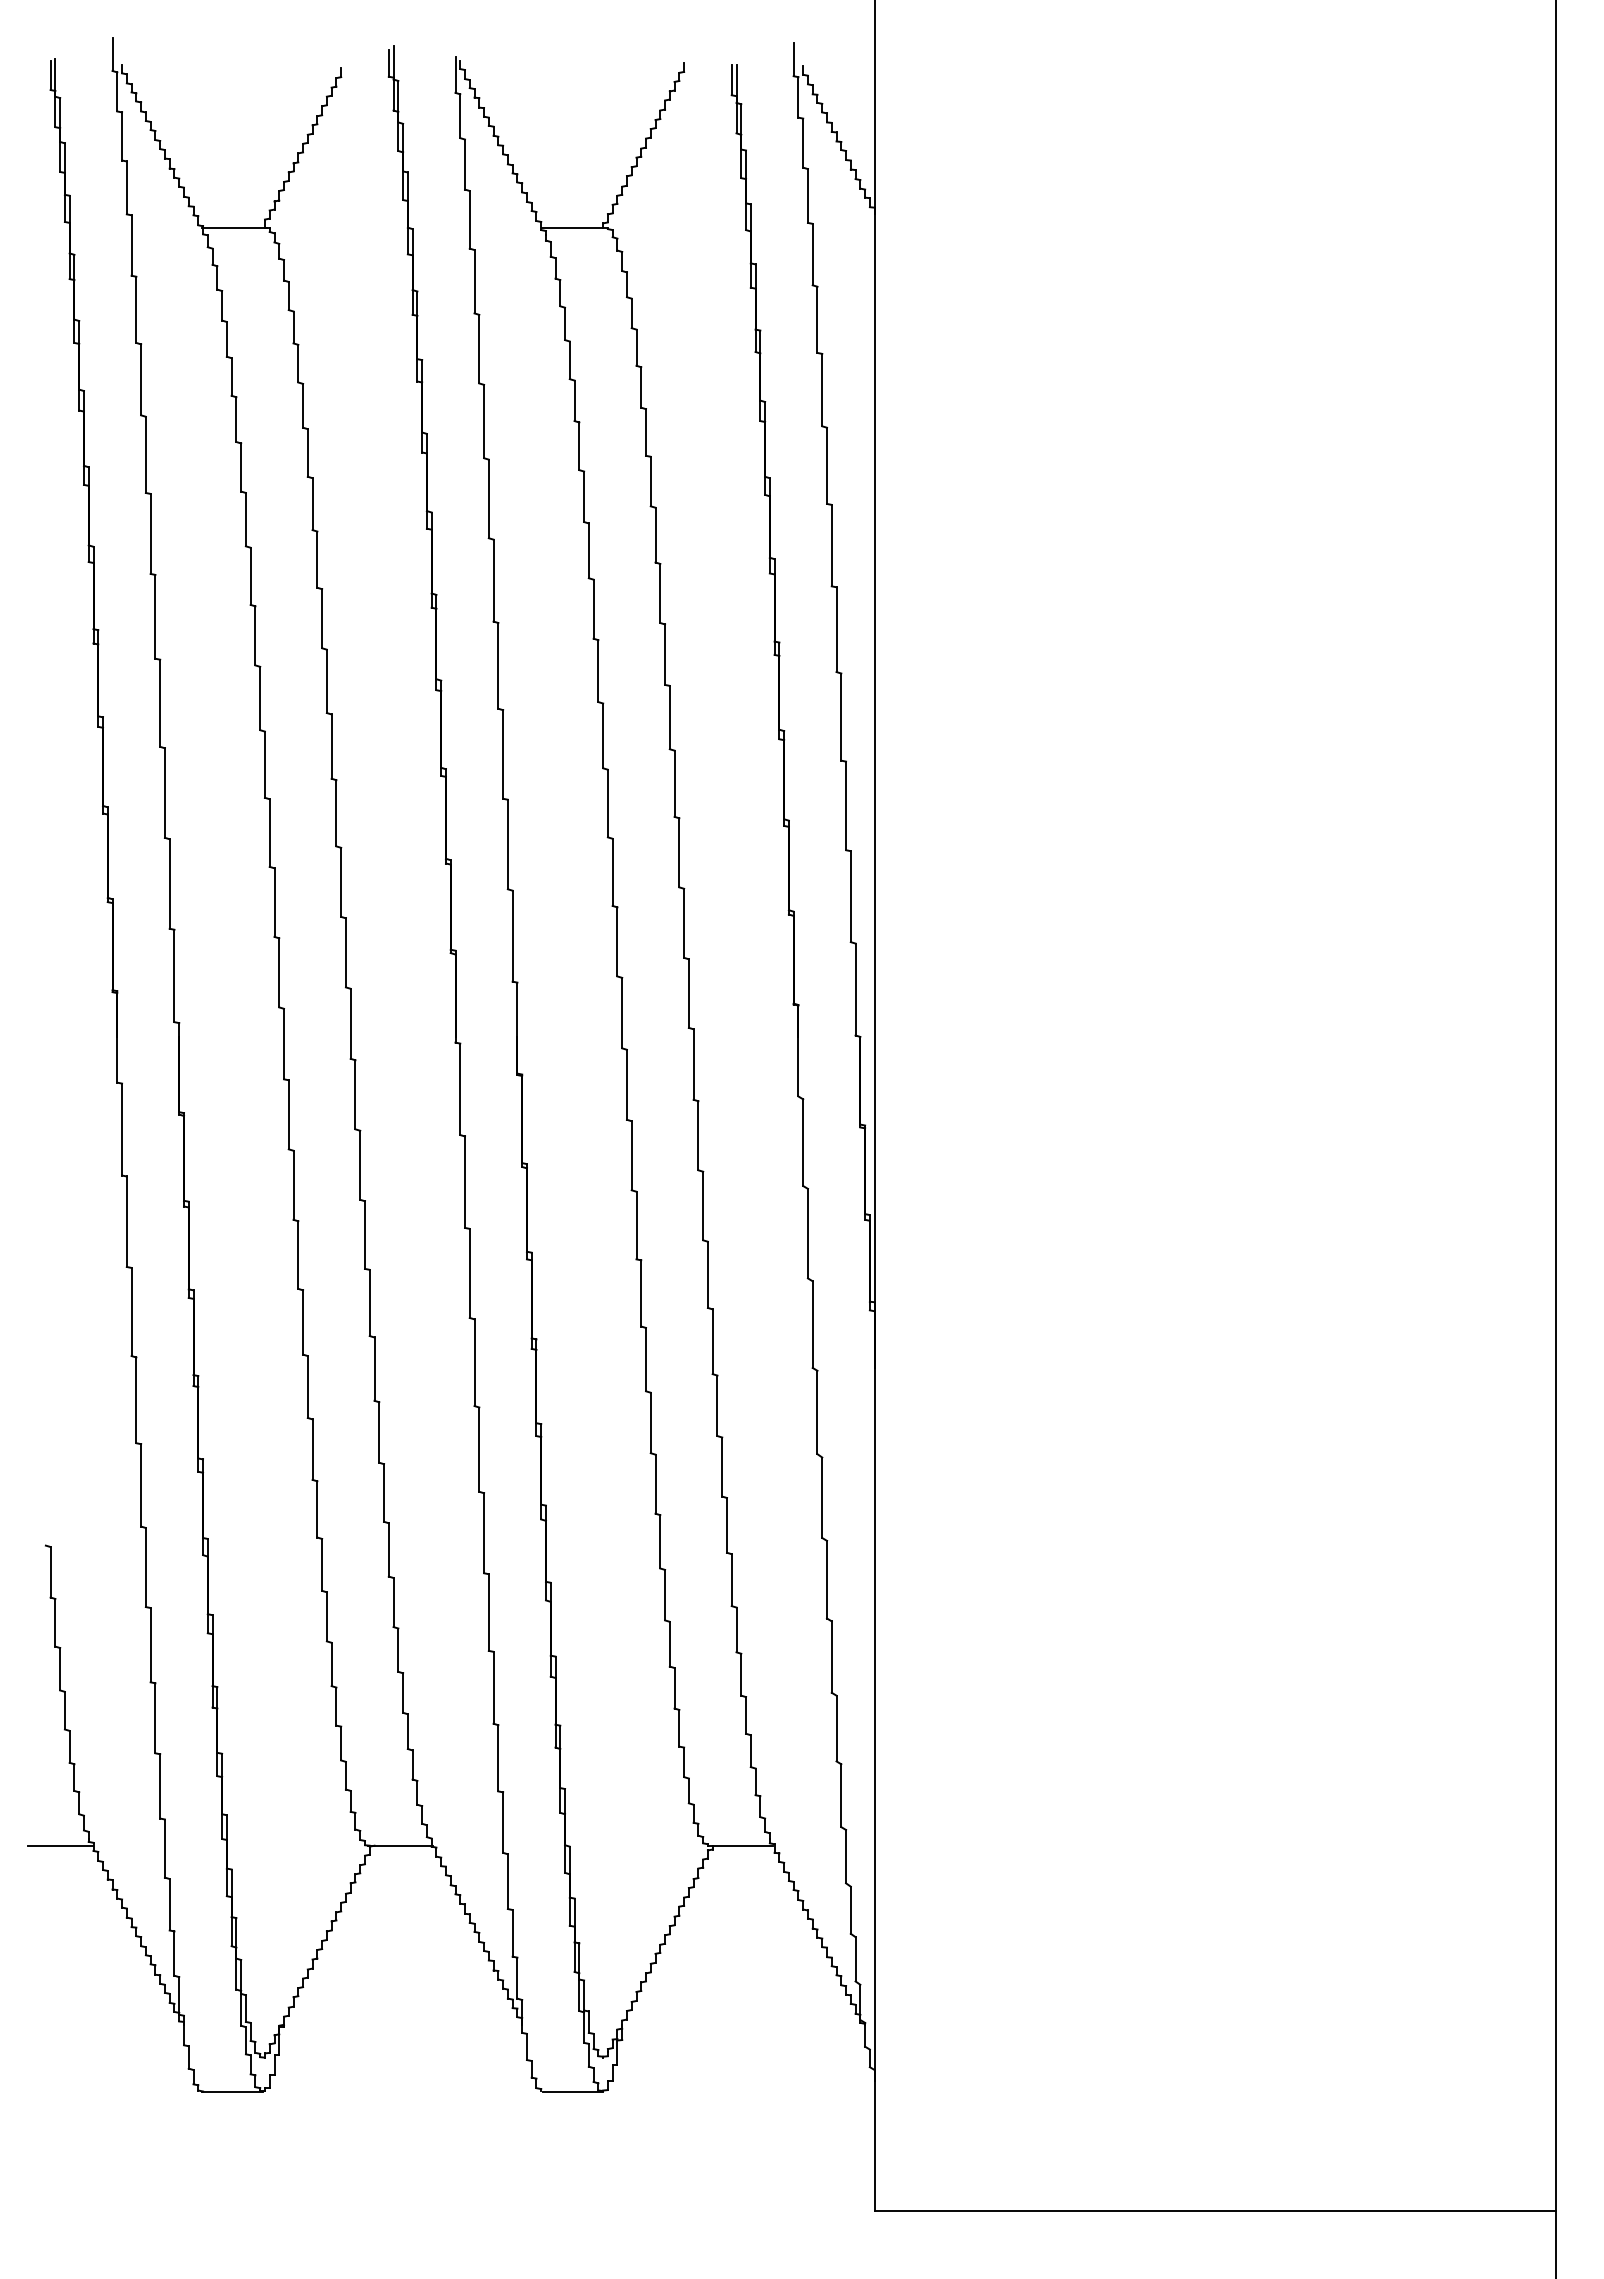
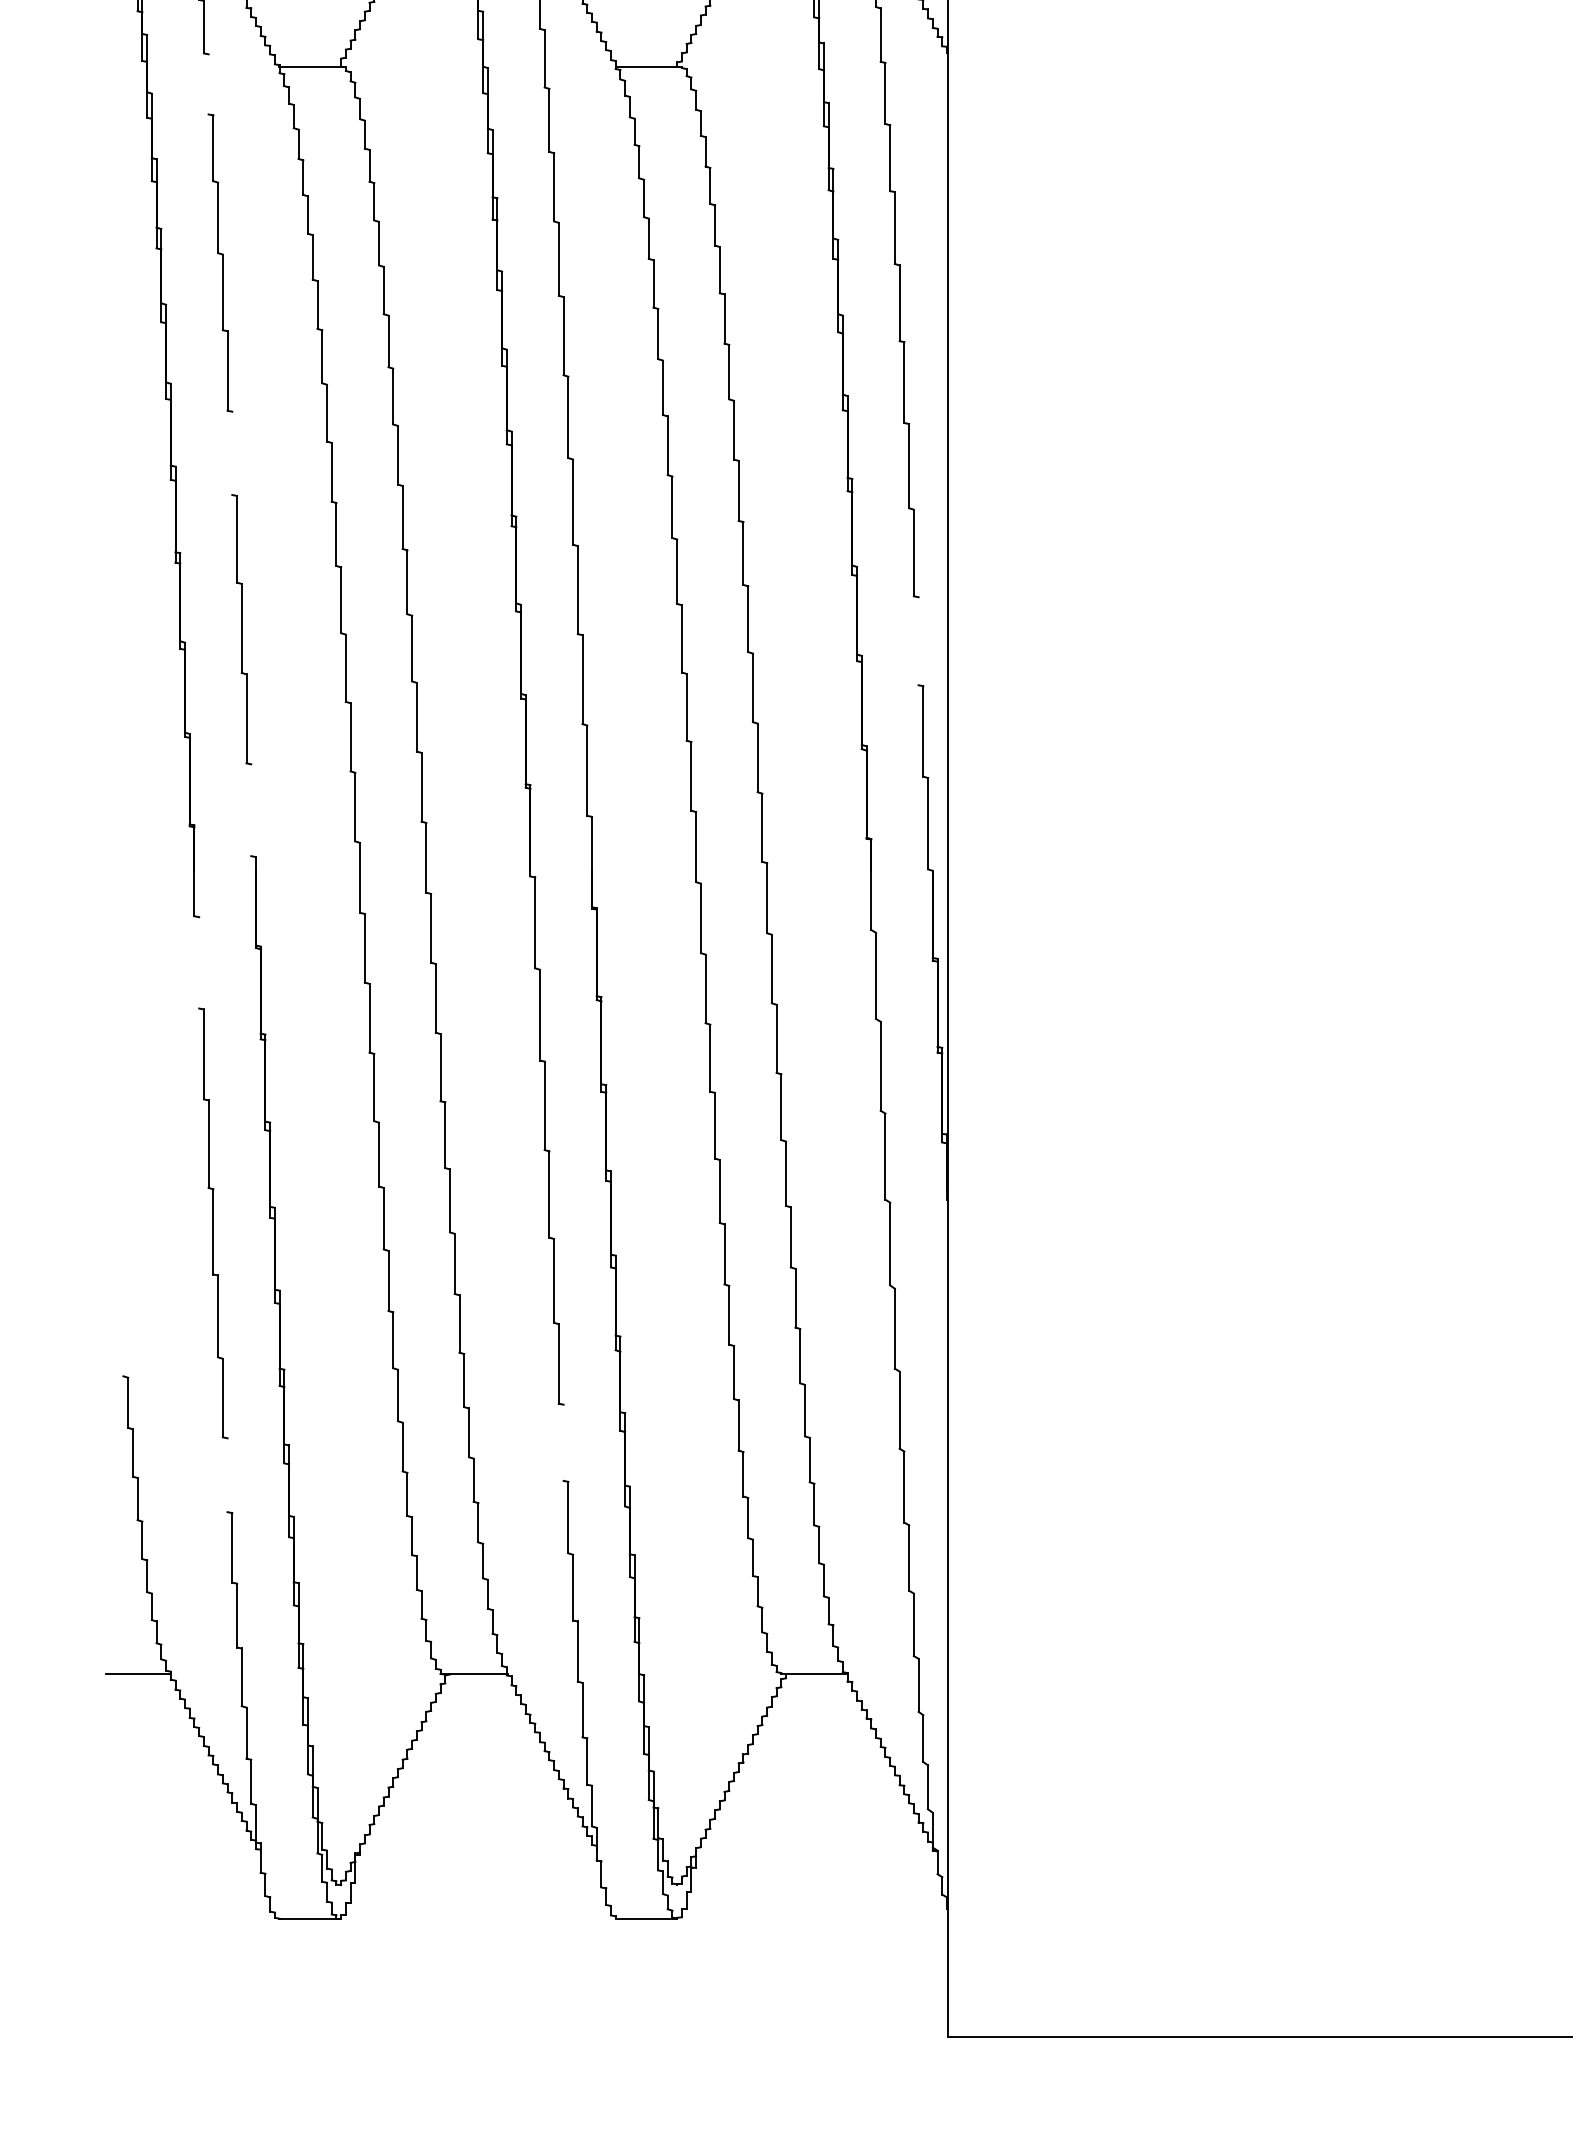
line: (131, 245) -> (208, 84), removed
line: (155, 616) -> (232, 453), removed
line: (846, 805) -> (919, 640), removed
line: (174, 975) -> (251, 809), removed
line: (122, 1129) -> (199, 962), removed
line: (488, 1612) -> (563, 1442), removed
line: (150, 1645) -> (227, 1475), removed

